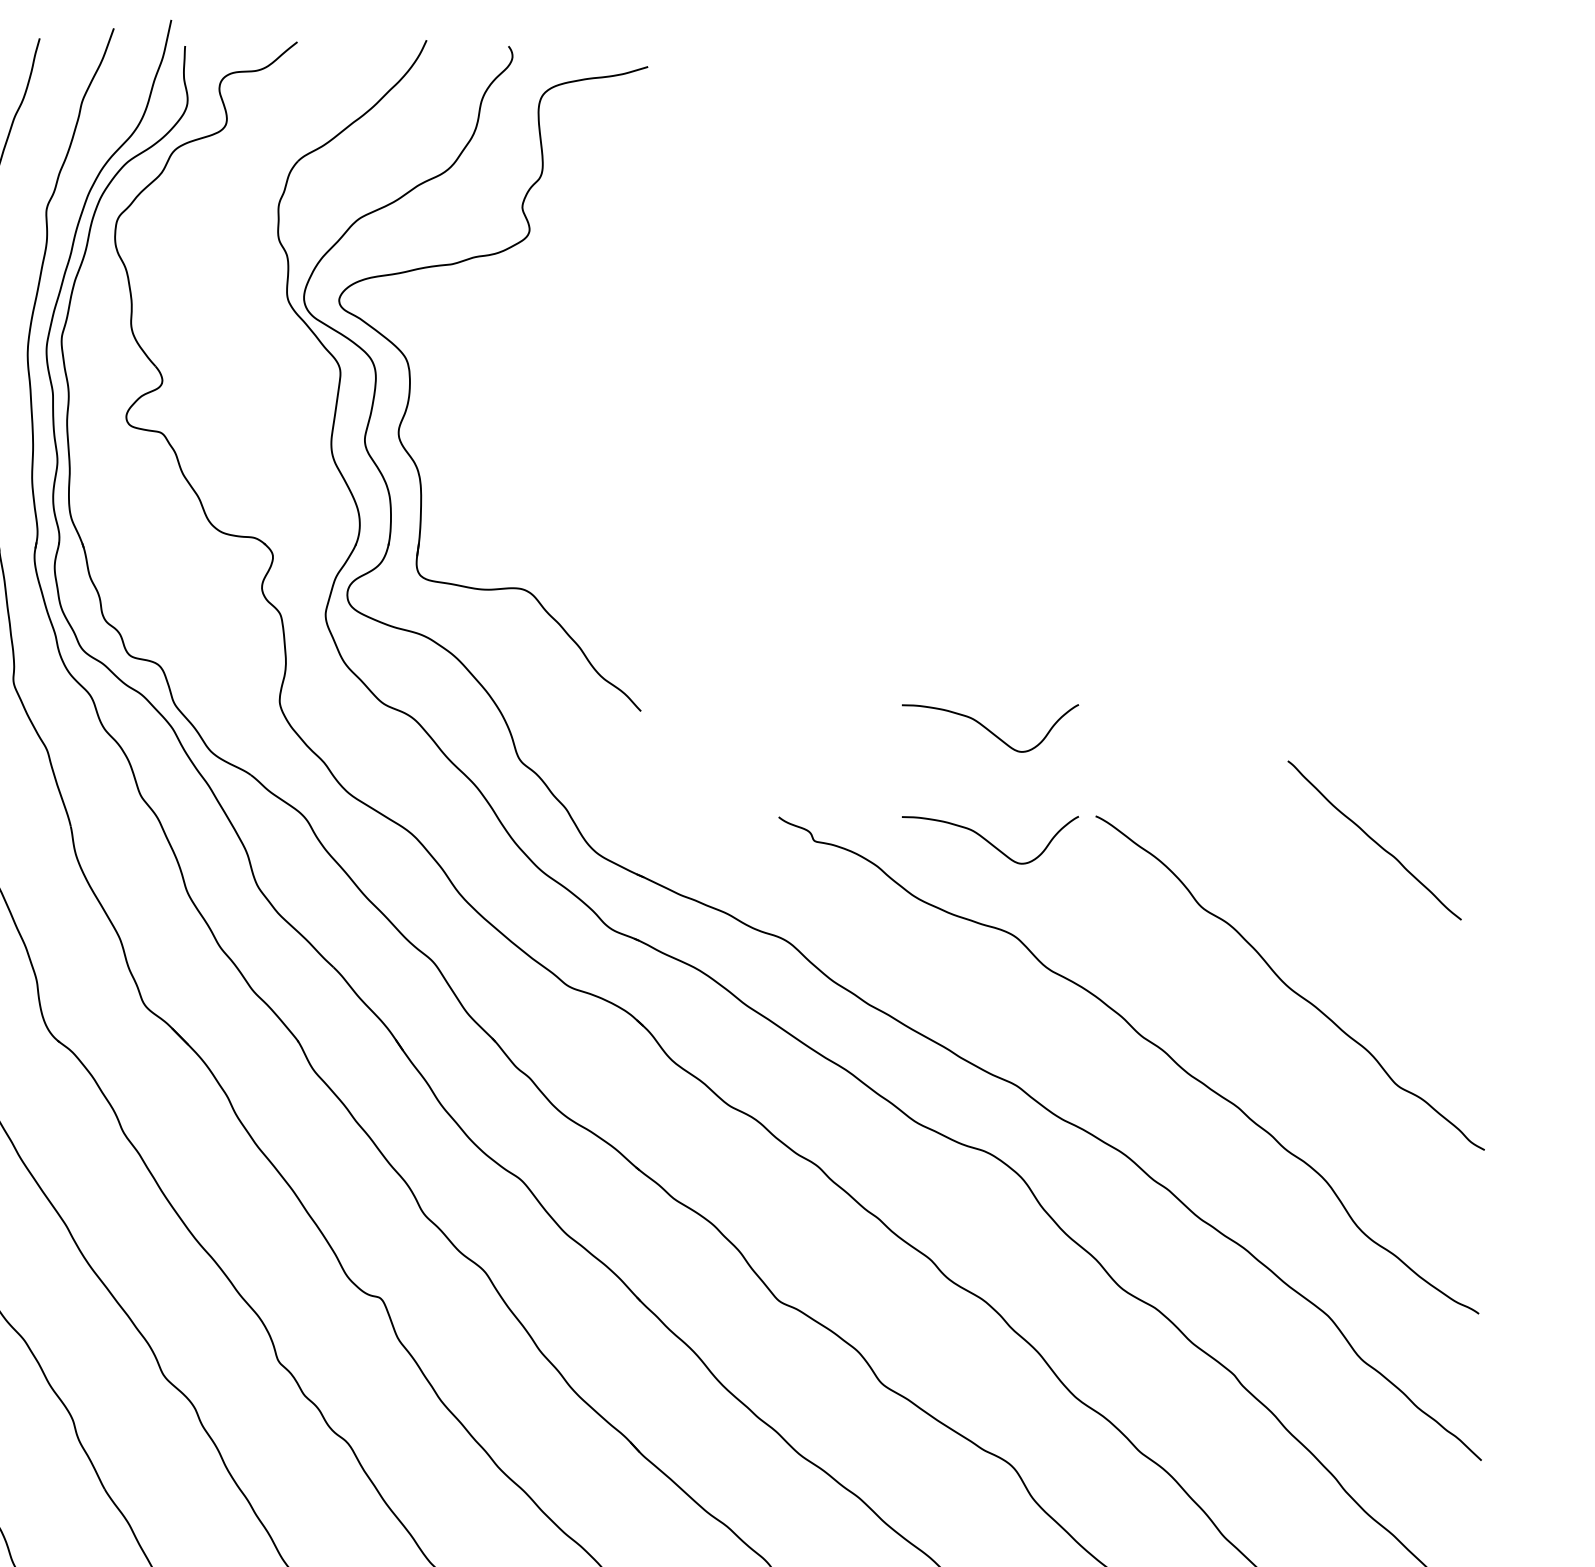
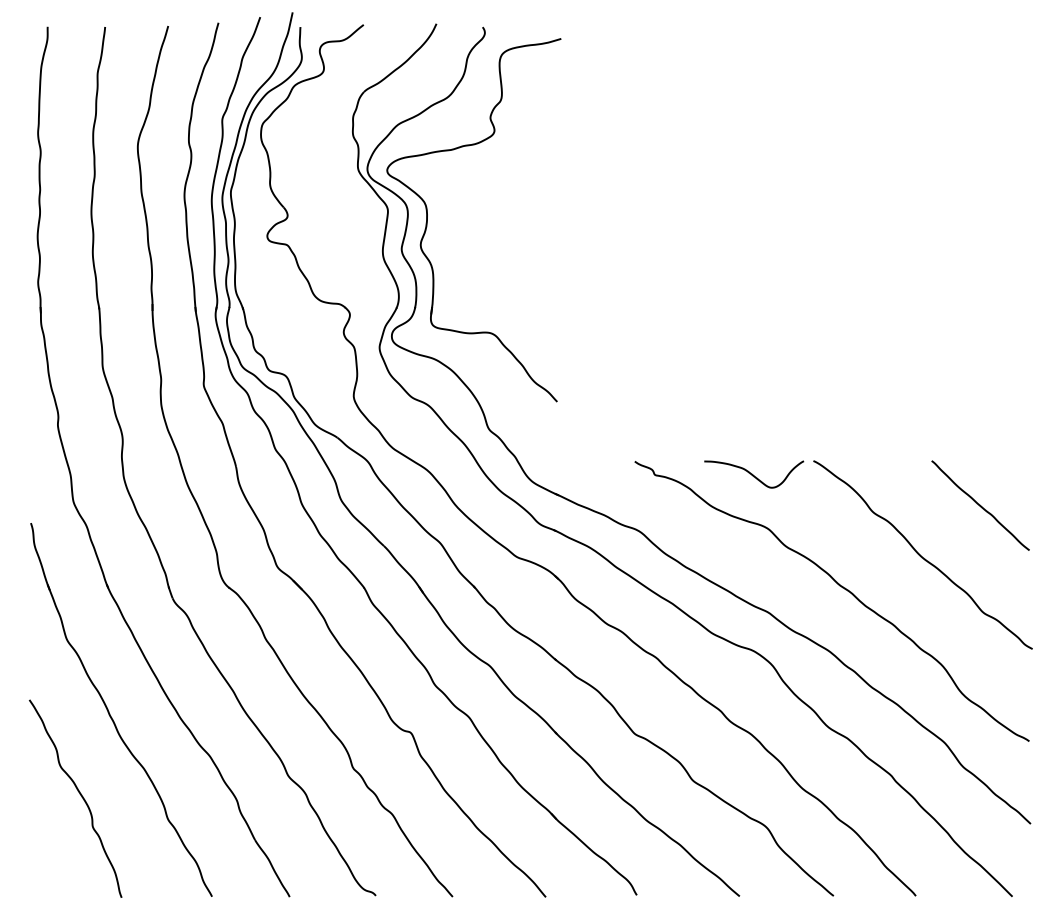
curve: (989, 728) -> (753, 411), removed
curve: (1374, 840) -> (980, 505), moved

